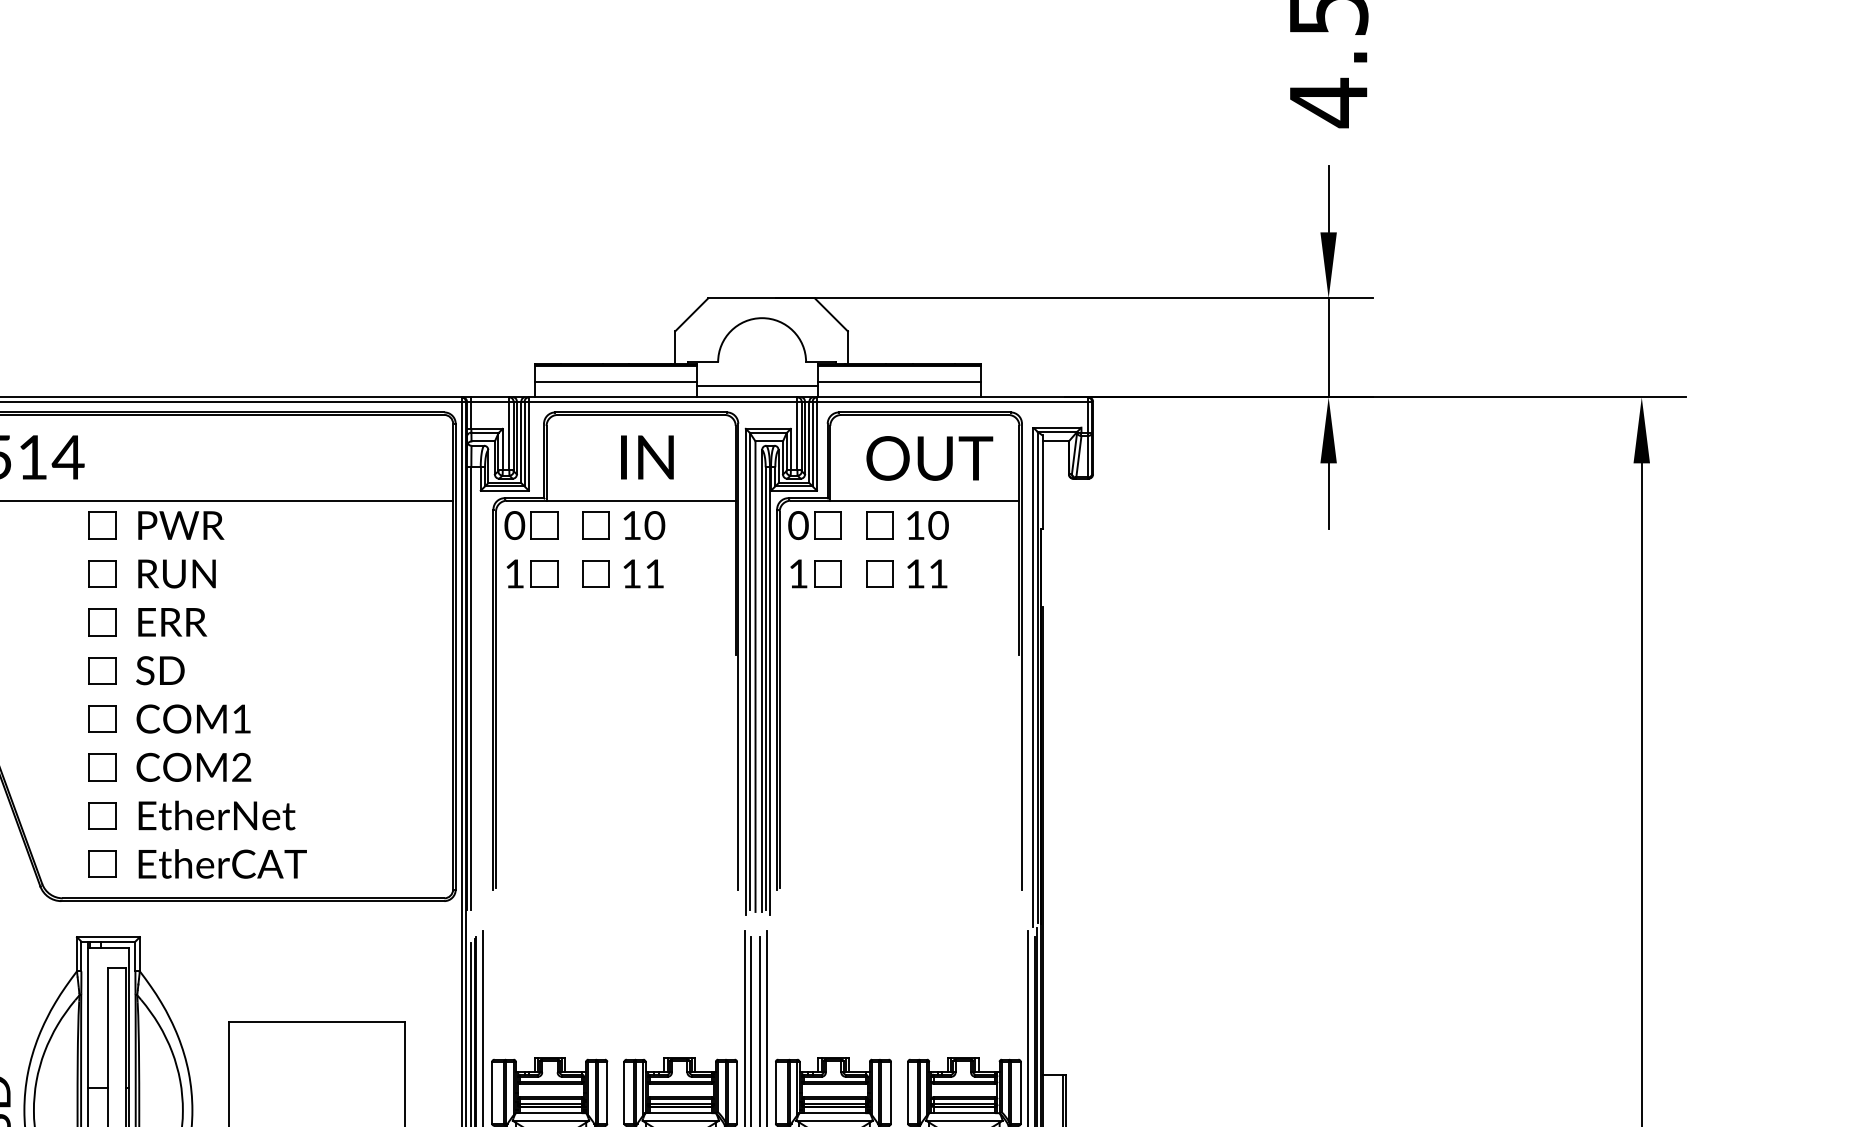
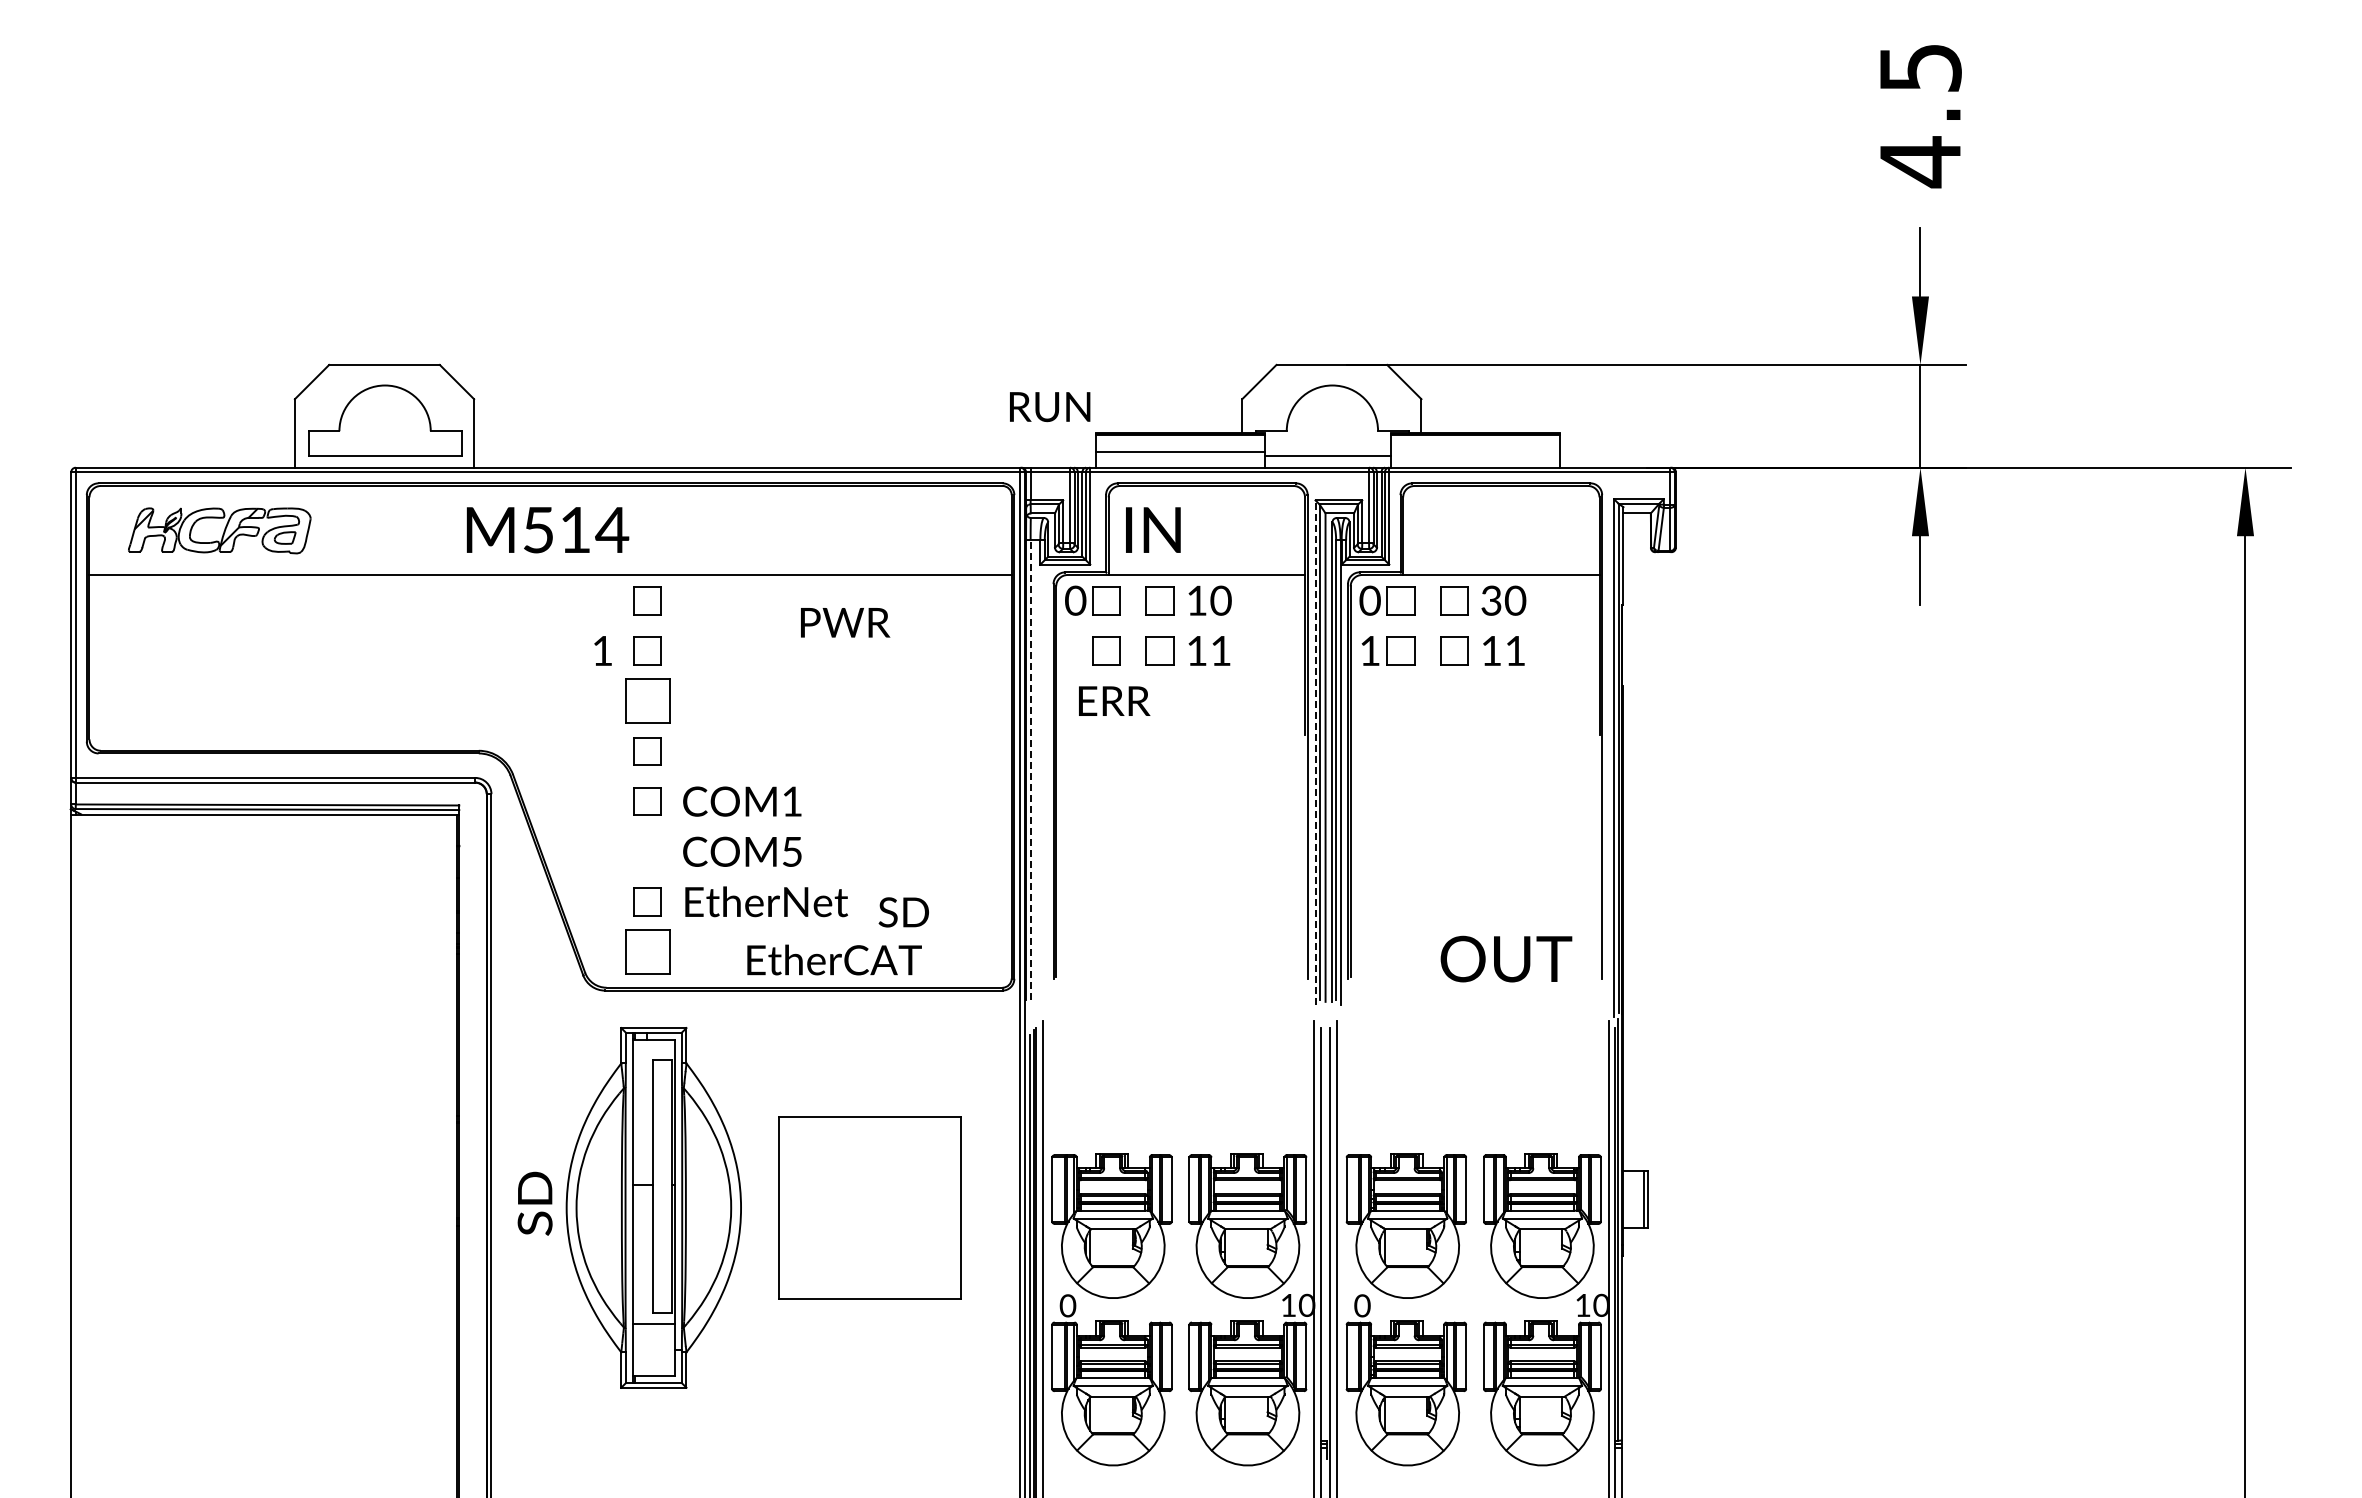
line: (899, 381) -> (1474, 451), removed
text: (647, 456) -> (1153, 529), moved
text: (929, 457) -> (1506, 958), moved
text: (181, 525) -> (845, 622), moved
text: (915, 525) -> (1491, 600), 10 -> 30
text: (514, 573) -> (602, 650), moved
text: (177, 574) -> (1050, 407), moved
text: (172, 621) -> (1114, 700), moved
part: (102, 622) -> (647, 701), size x1.6
text: (160, 670) -> (903, 912), moved
line: (745, 671) -> (1315, 752), solid -> dashed
line: (471, 689) -> (1030, 770), solid -> dashed
part: (102, 767) -> (647, 851), removed
text: (241, 767) -> (792, 851), COM2 -> COM5
text: (222, 863) -> (834, 959), moved
part: (102, 864) -> (647, 952), size x1.6

